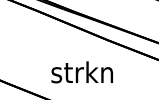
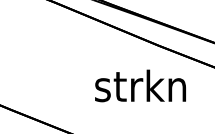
text: (81, 72) -> (139, 86), moved

